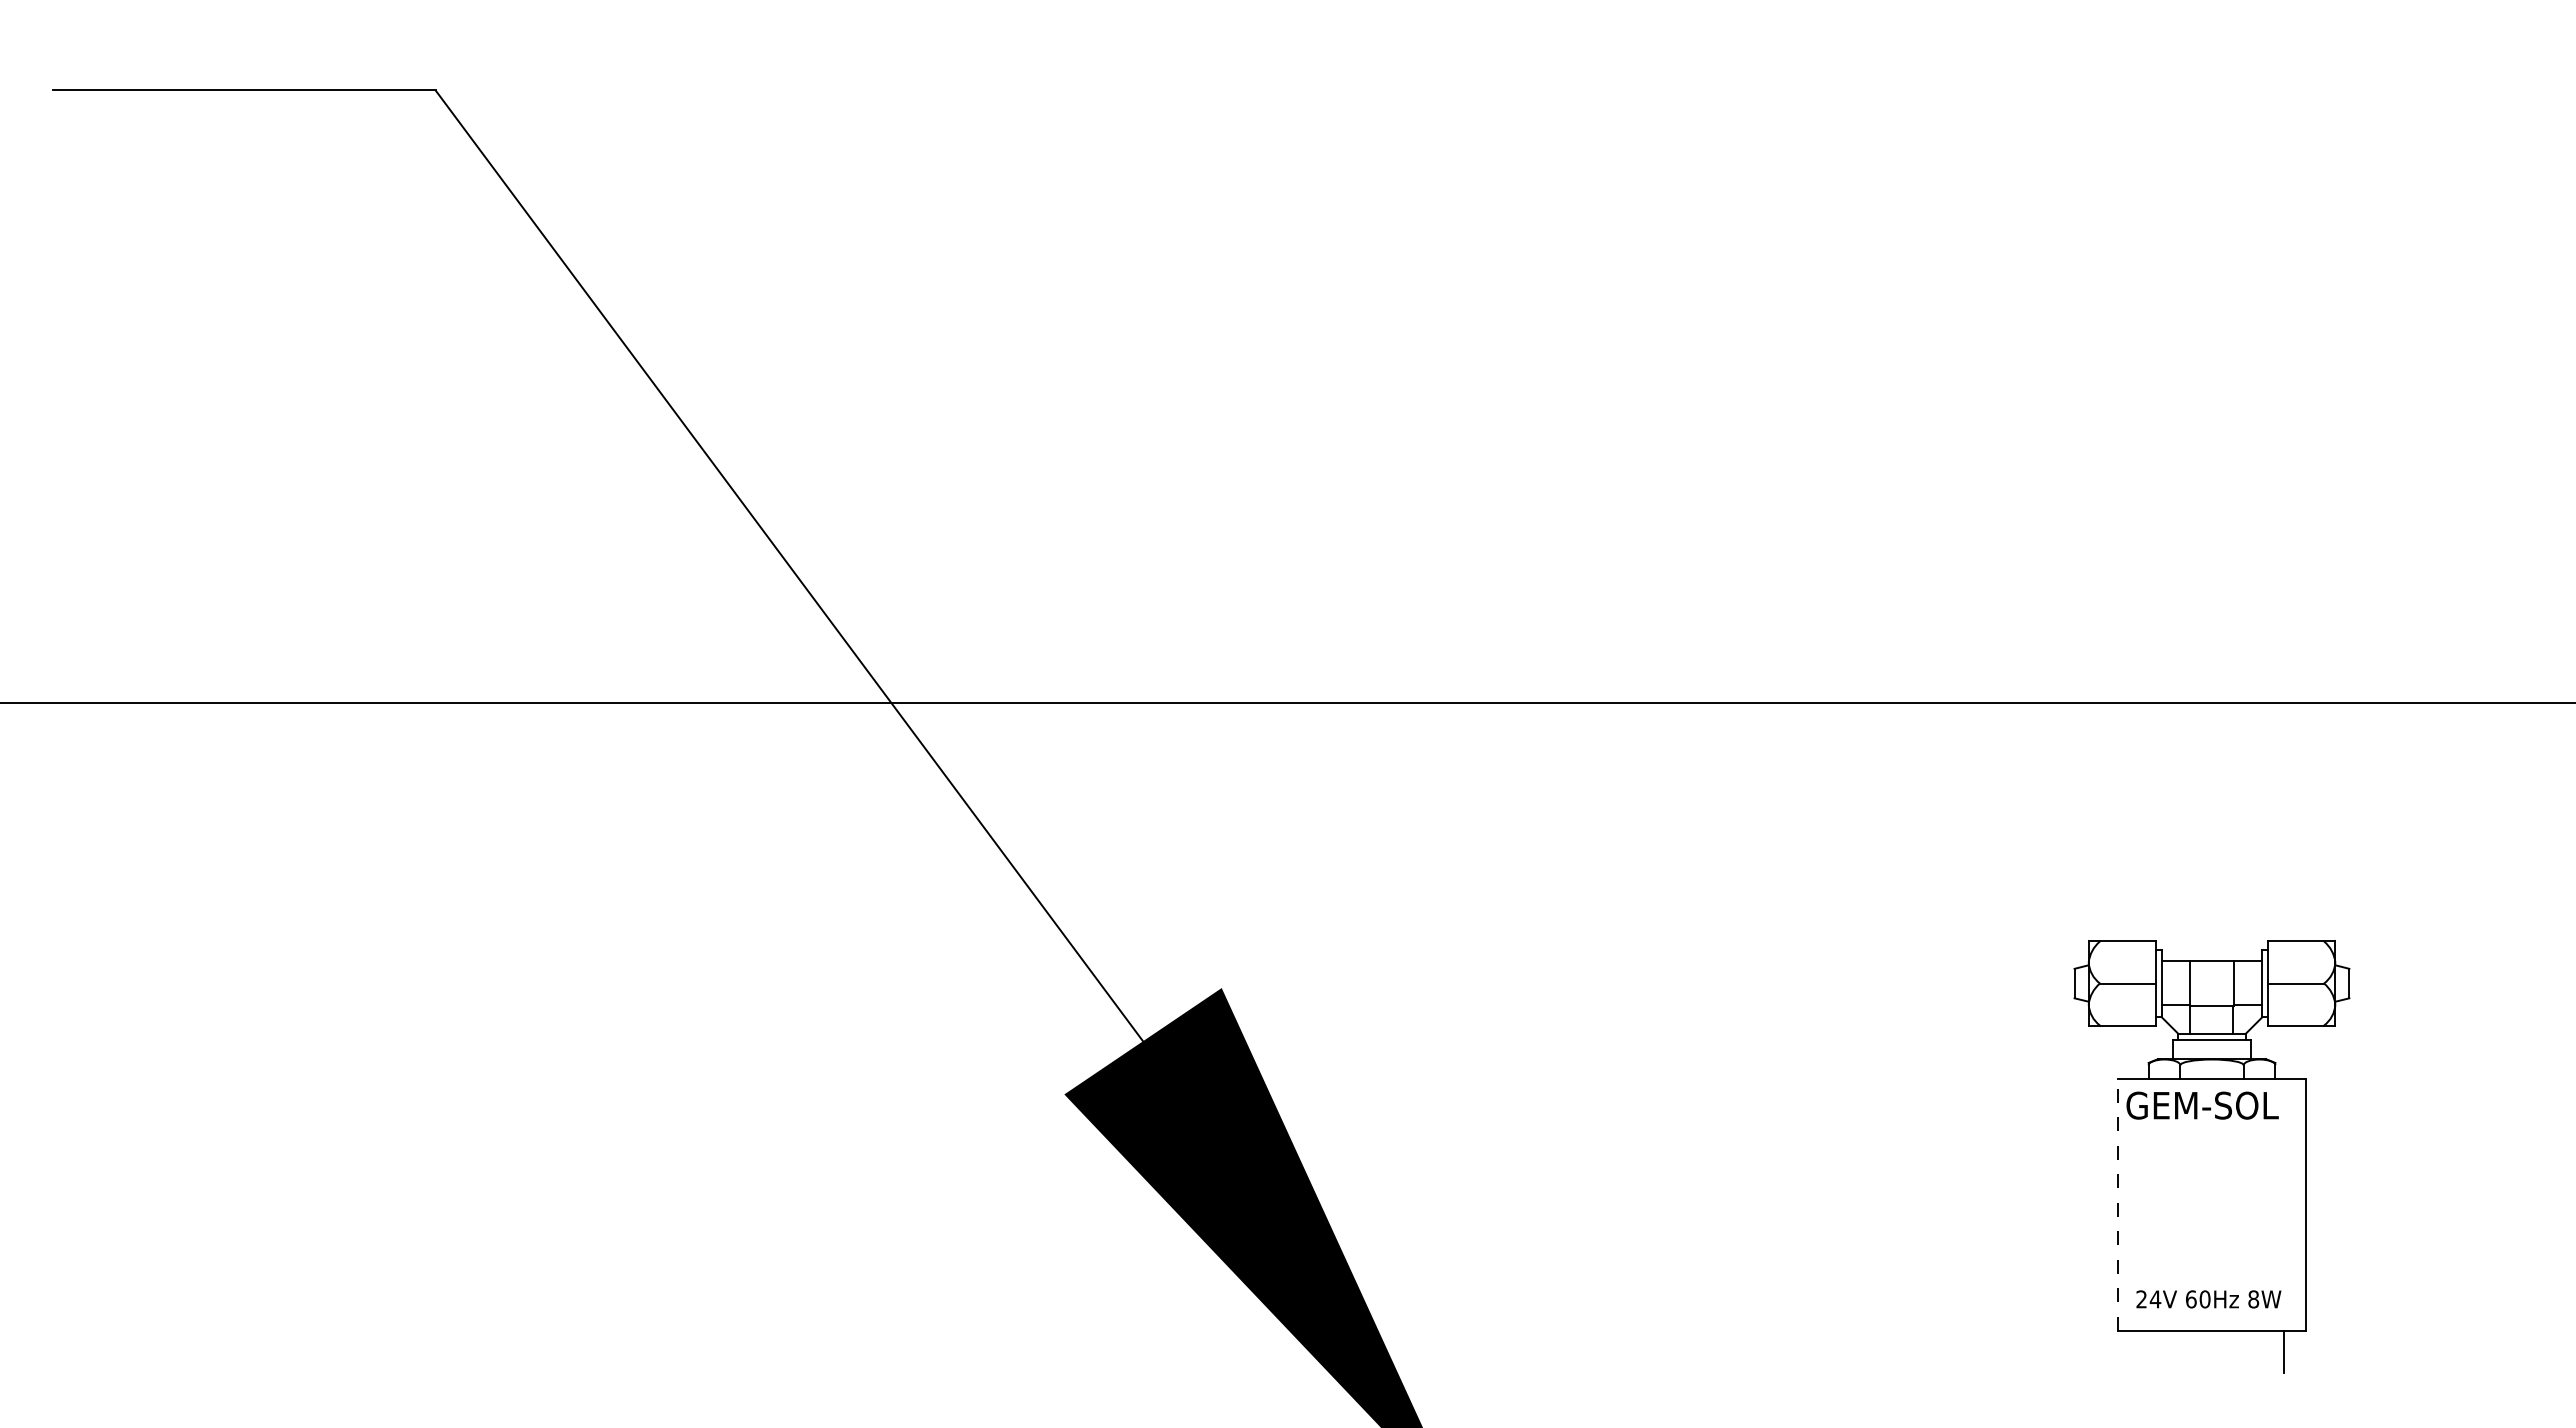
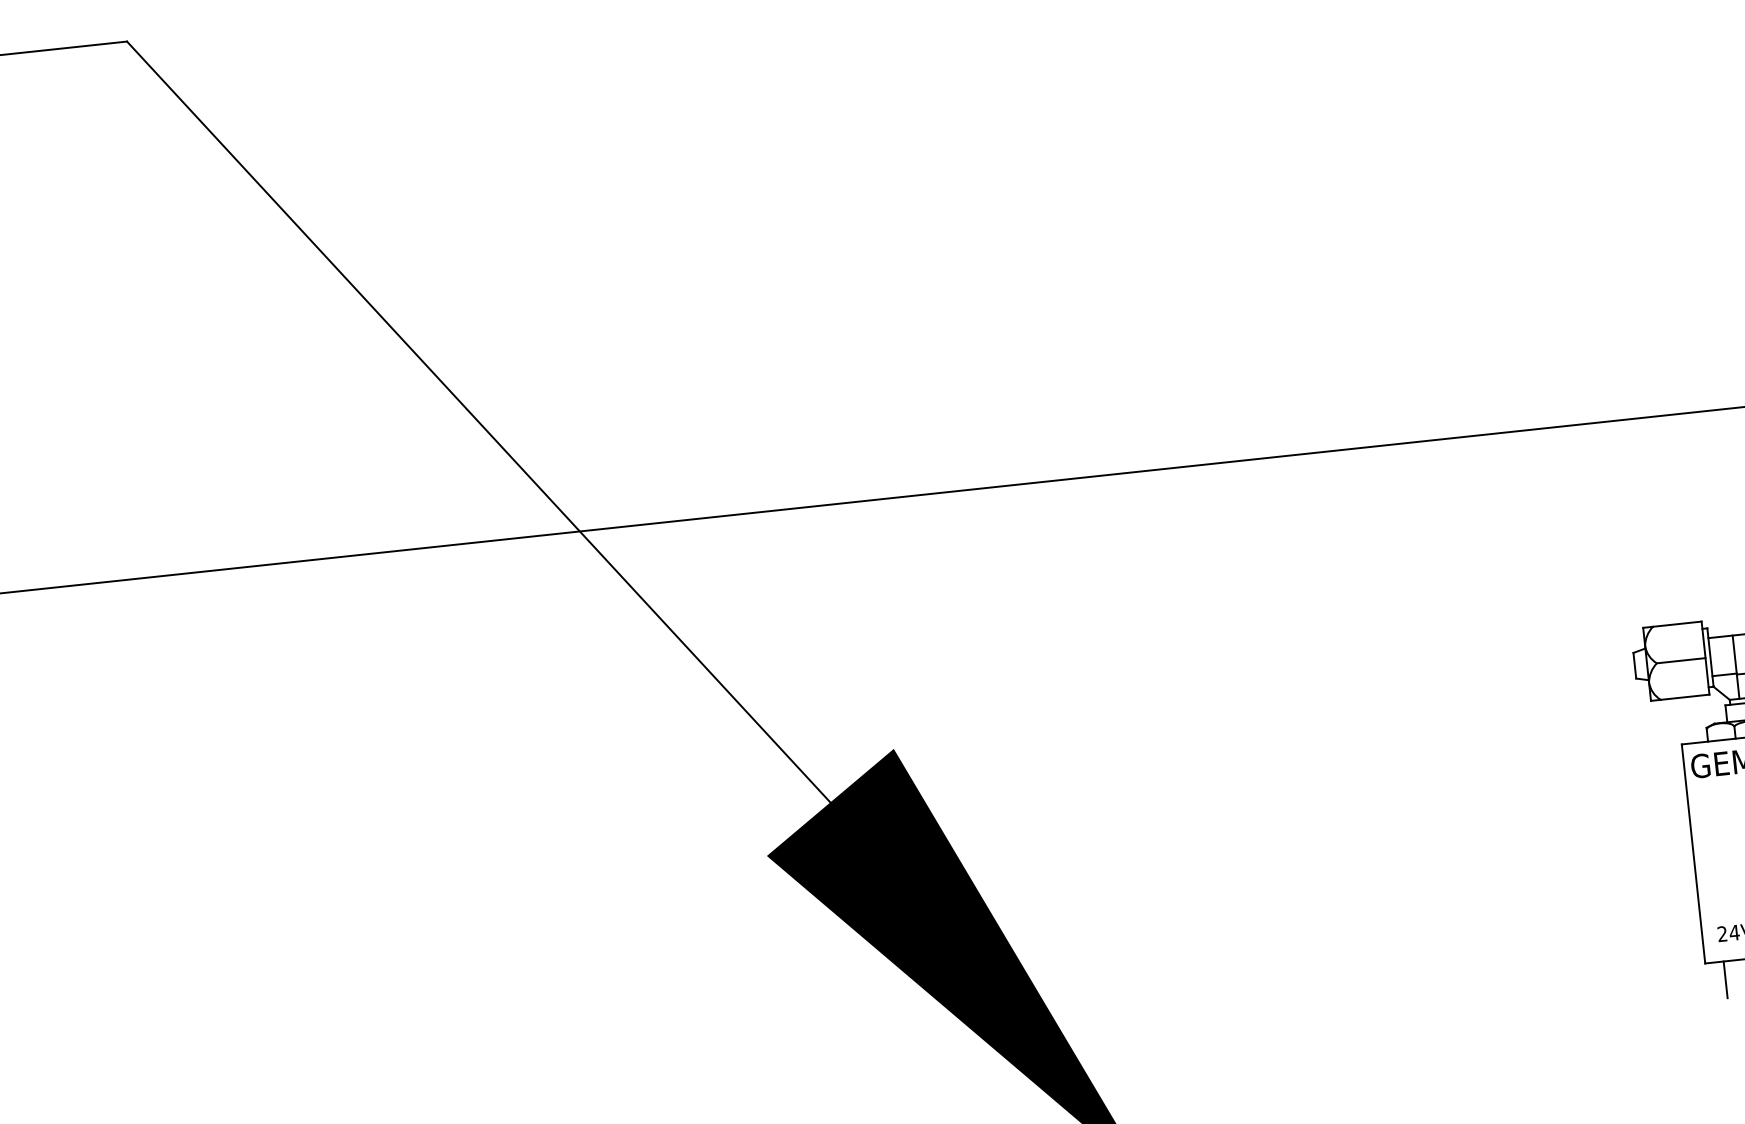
line: (2118, 1204) -> (1693, 853), dashed -> solid
line: (2139, 1351) -> (1725, 979), added

